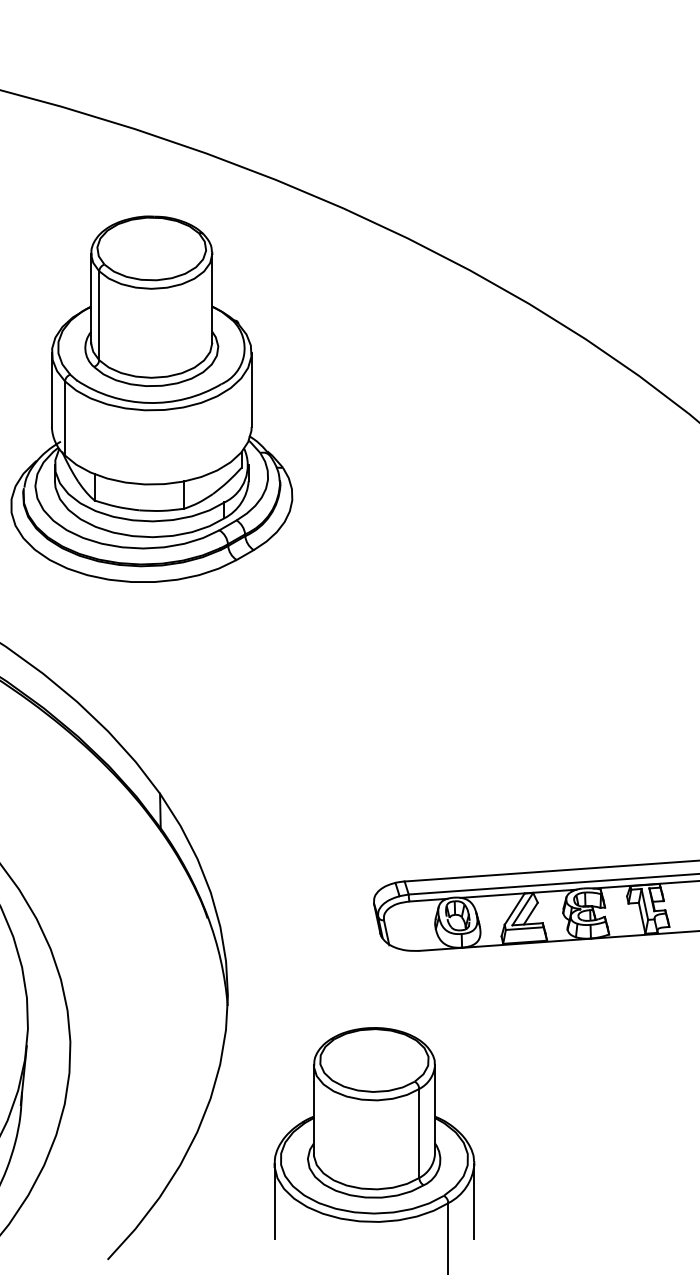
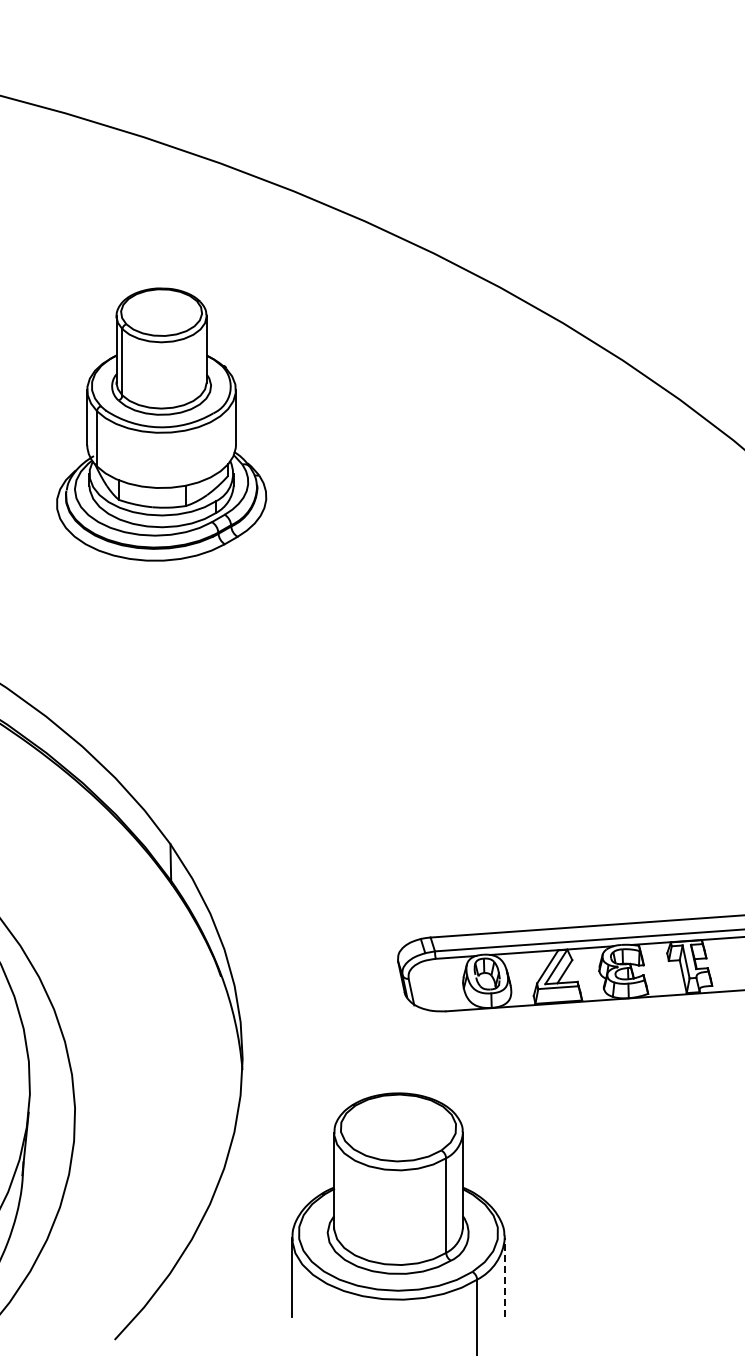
part: (151, 399) -> (161, 424), size x0.7
line: (474, 1201) -> (504, 1277), solid -> dashed

